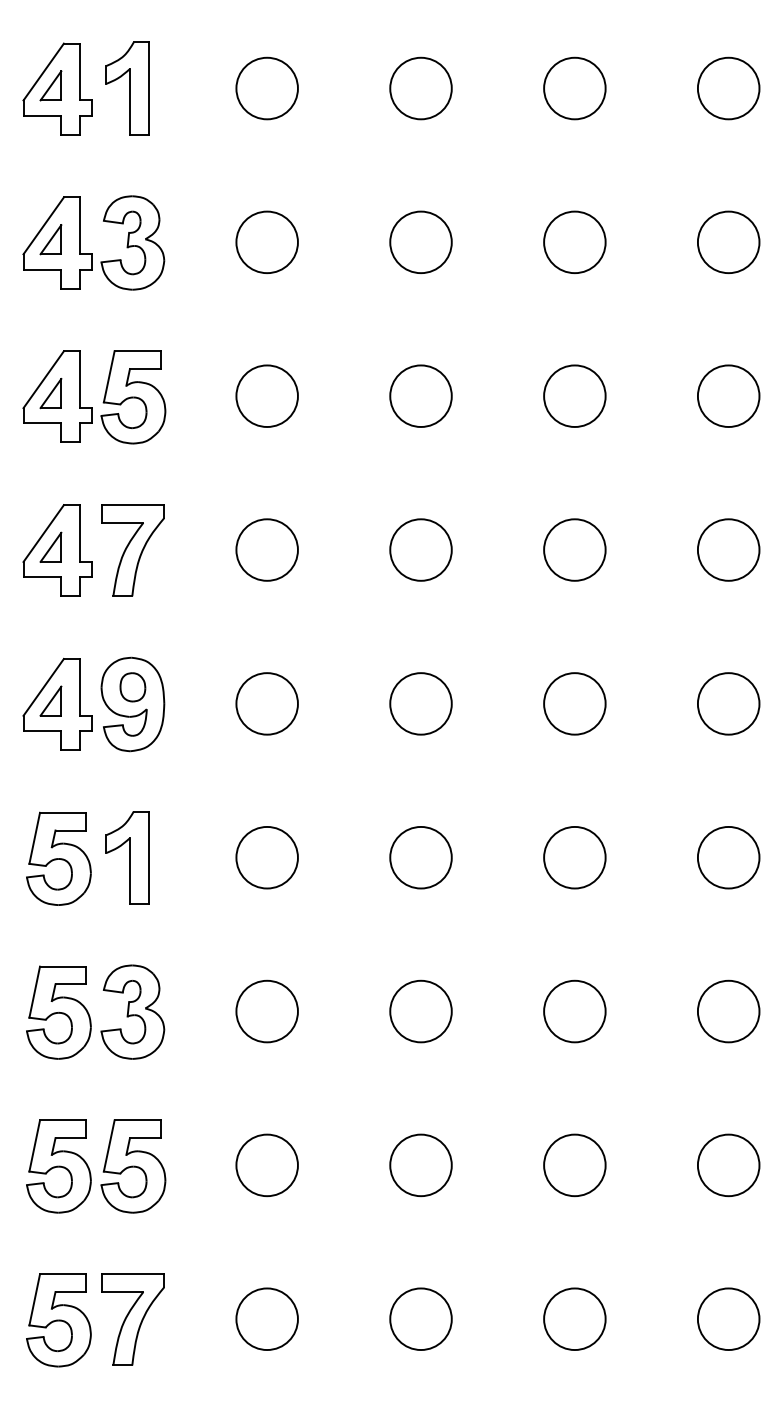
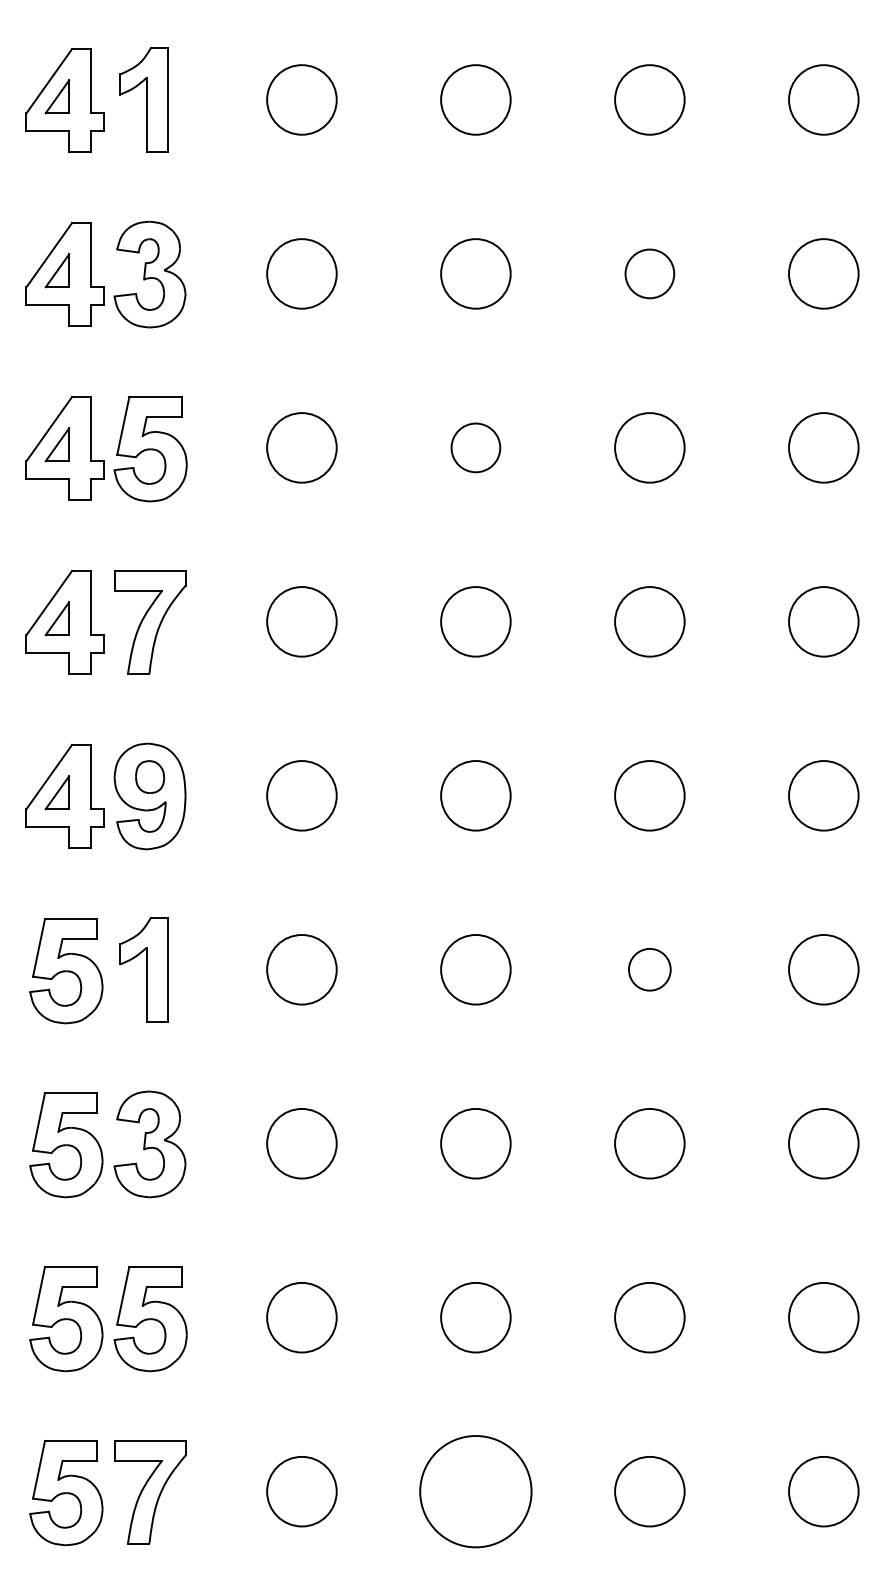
circle: (574, 242) -> (649, 273), size x0.7
circle: (420, 395) -> (475, 447), size x0.7
circle: (574, 857) -> (649, 969), size x0.6
circle: (420, 1319) -> (475, 1491), size x1.6

